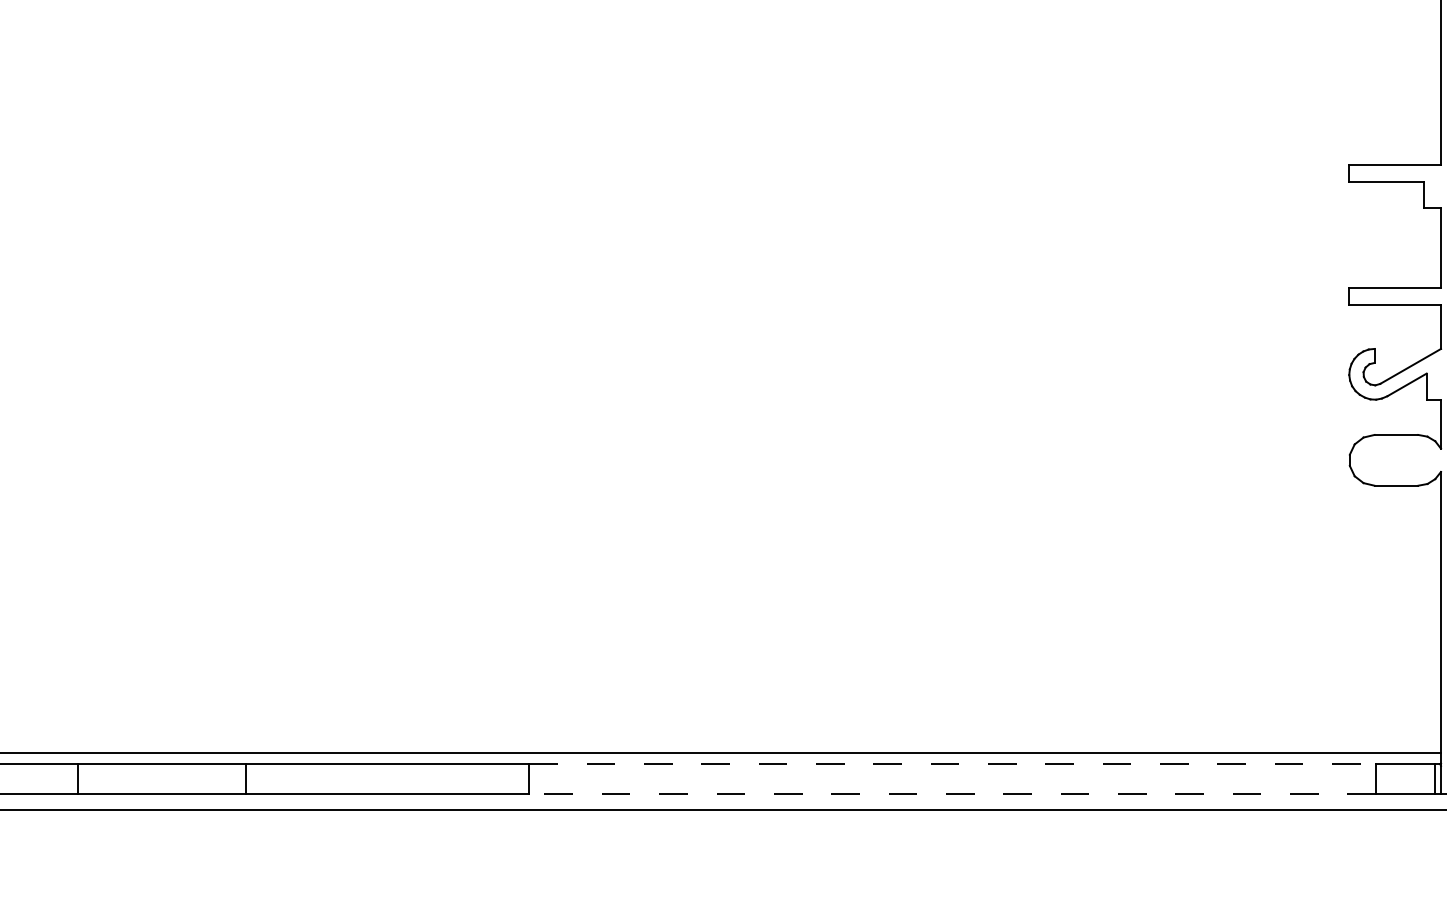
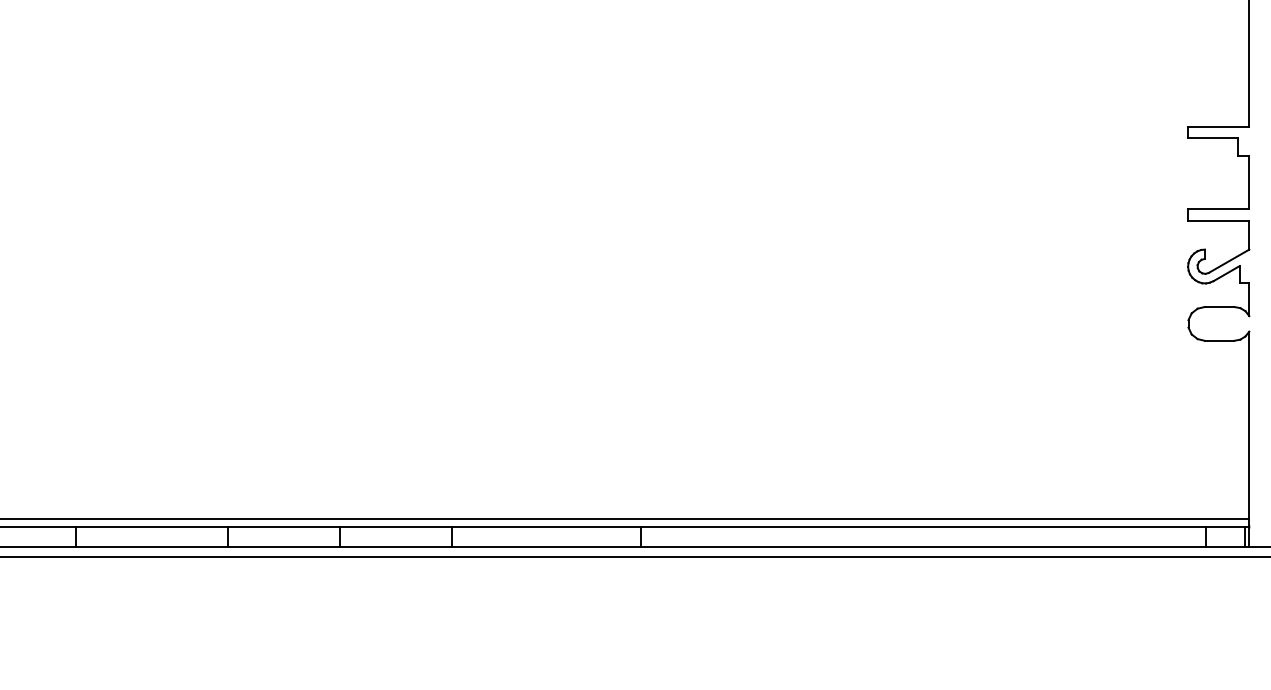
line: (954, 764) -> (924, 526), dashed -> solid
line: (952, 794) -> (923, 546), dashed -> solid

